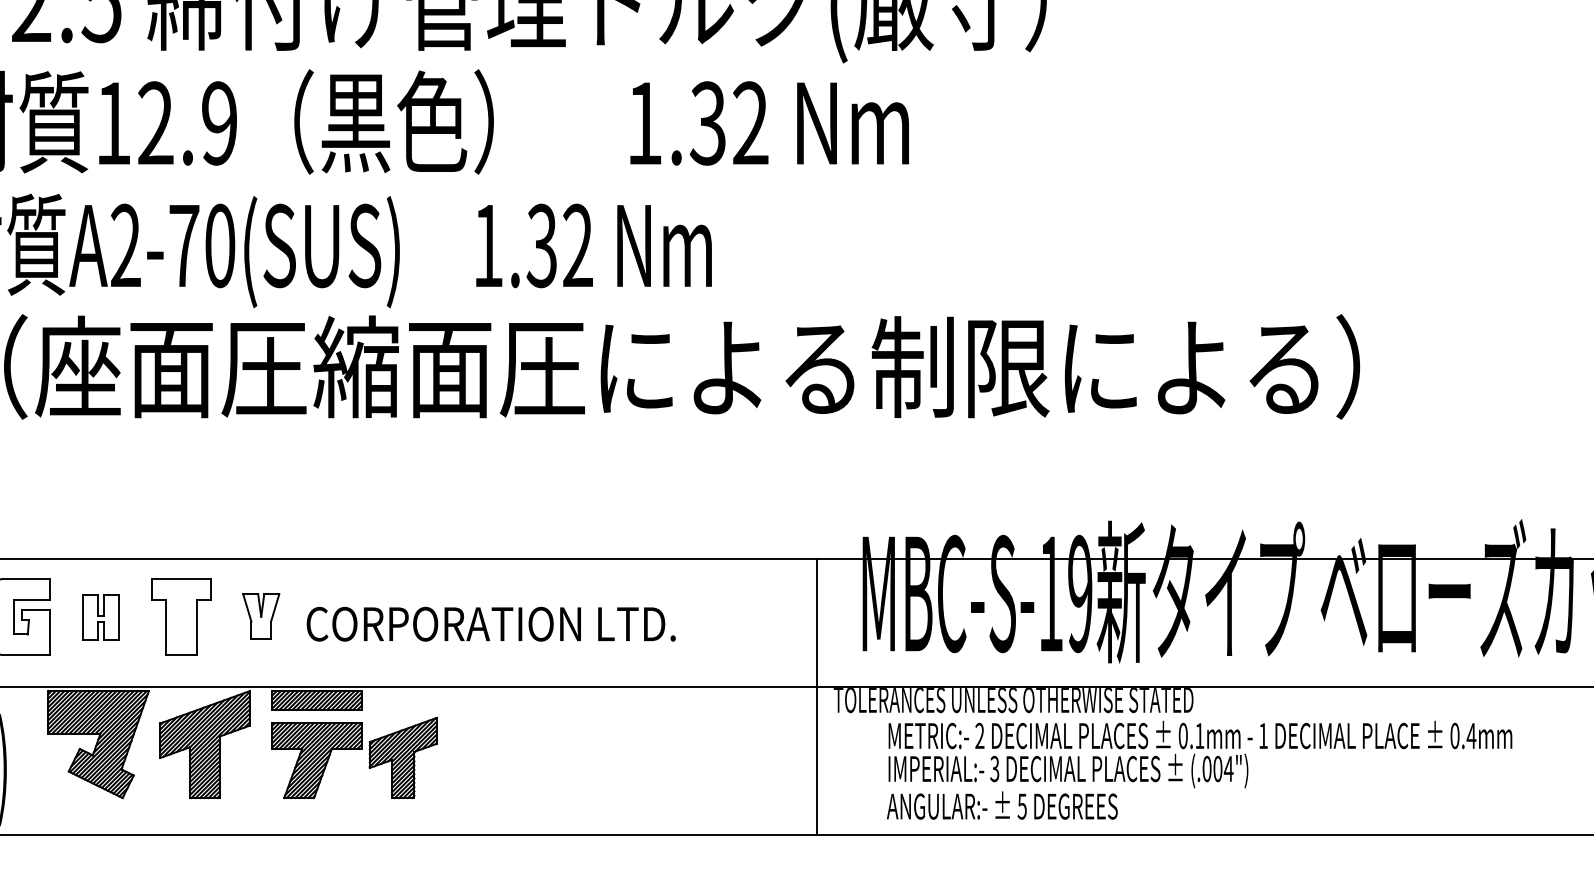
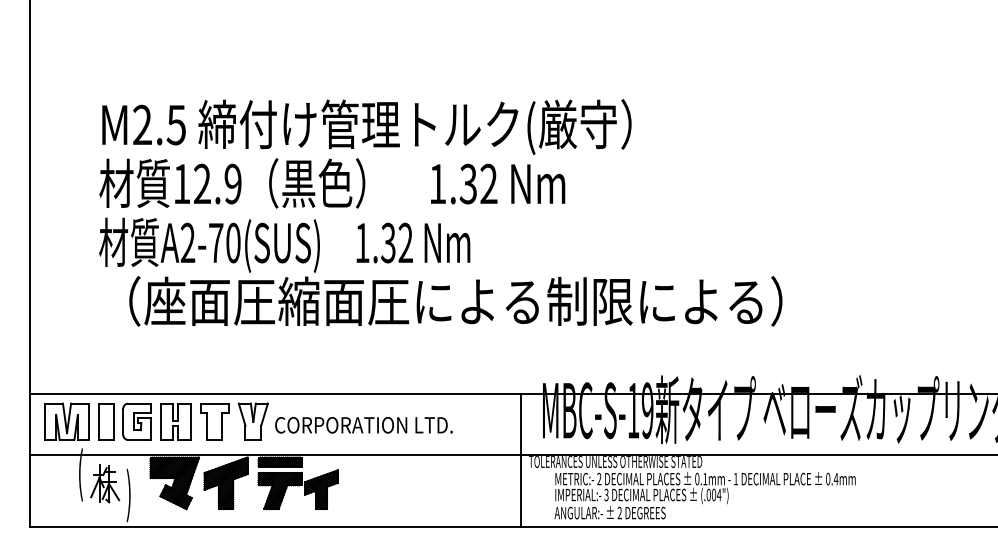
part: (99, 616) -> (175, 421), size x1.67
part: (259, 616) -> (252, 421), size x1.67
text: (1021, 805) -> (619, 512), 5 -> 2

